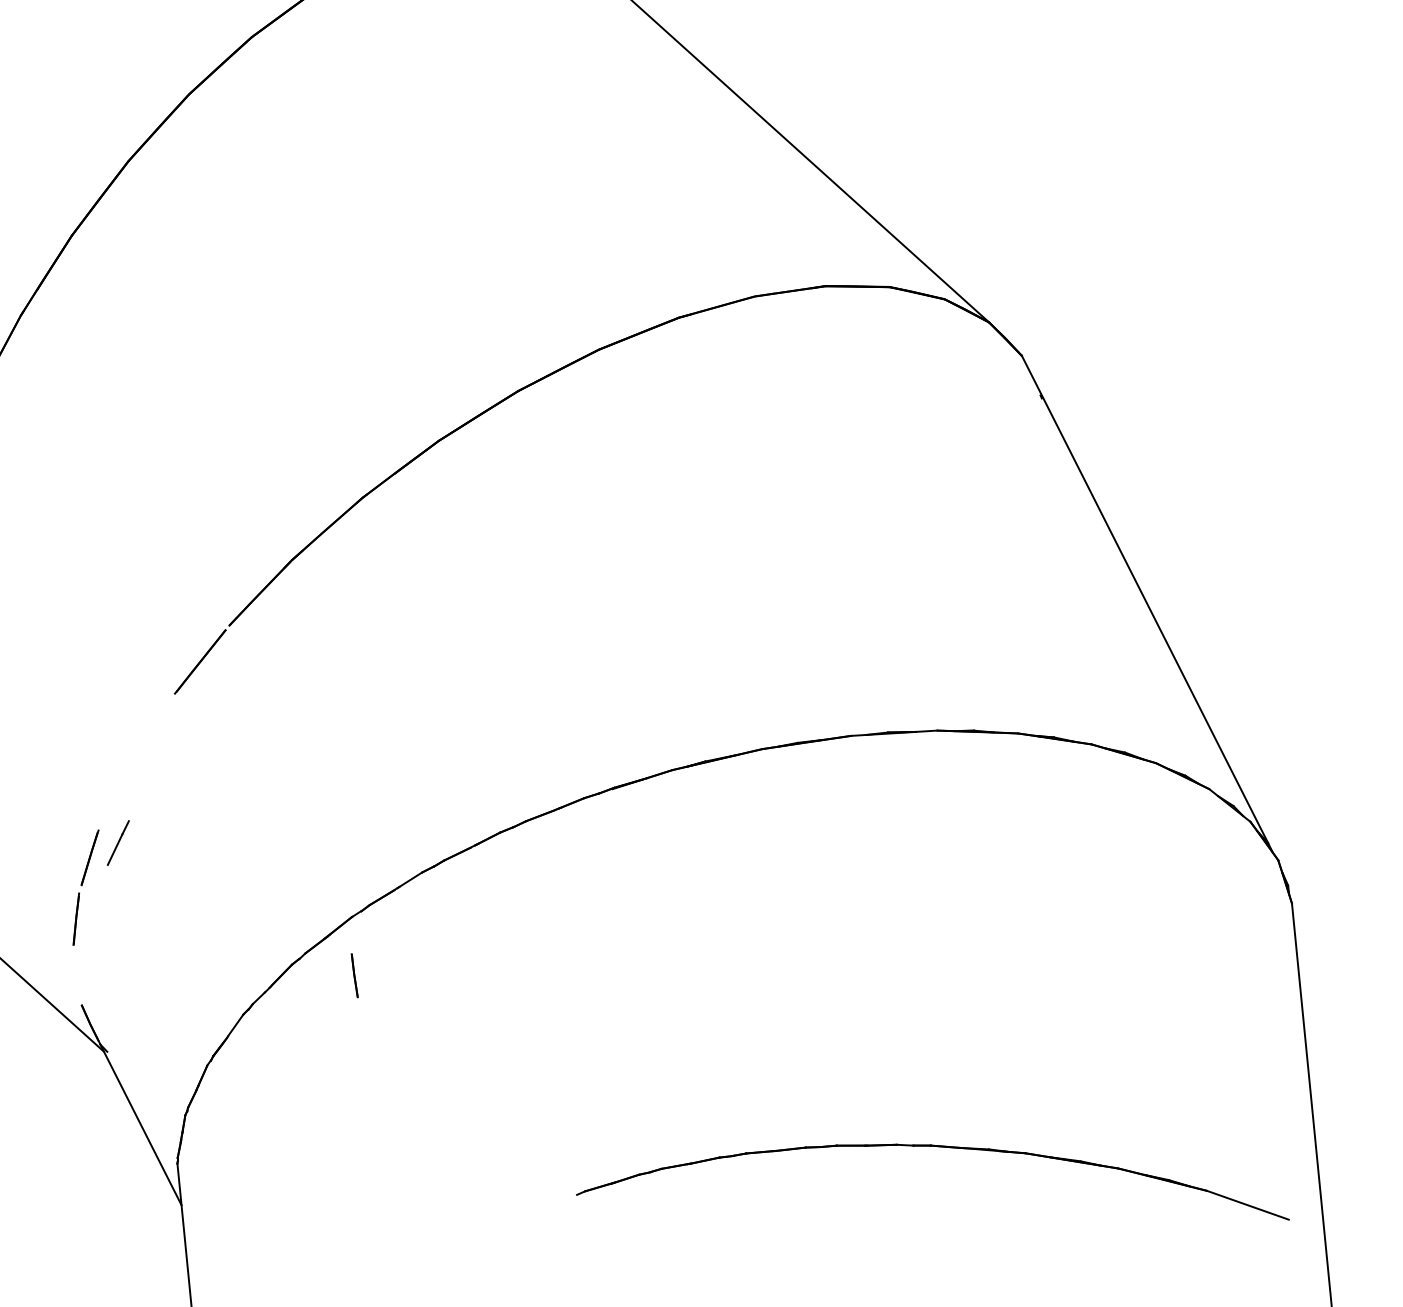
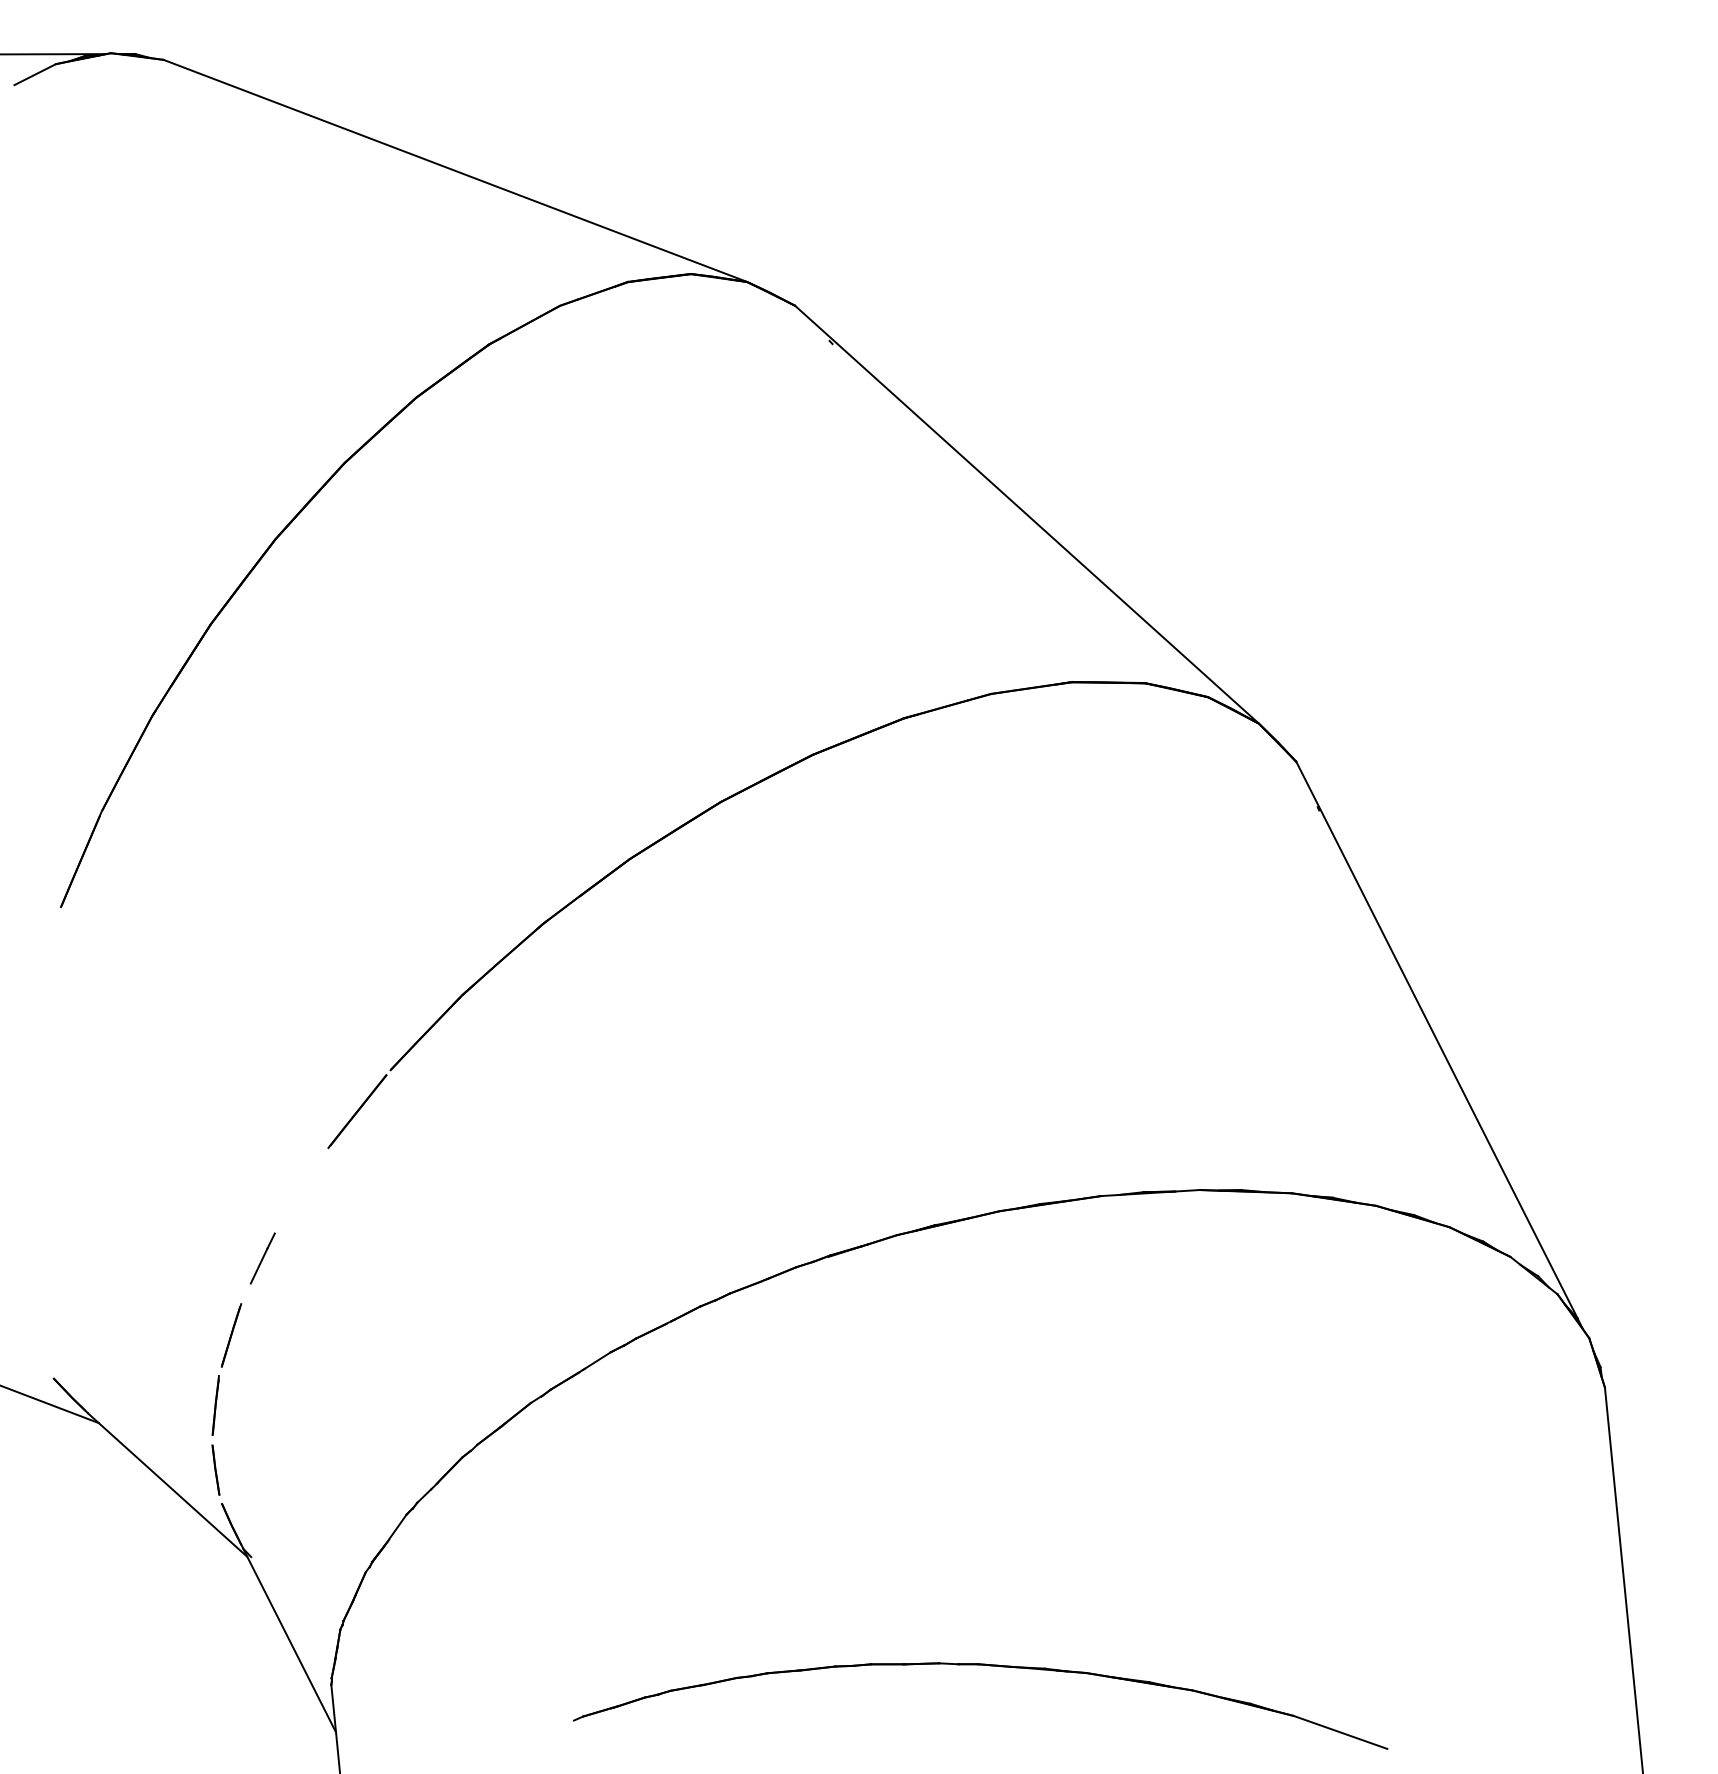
line: (118, 843) -> (262, 1258), moved
line: (354, 975) -> (215, 1469), moved
part: (932, 1146) -> (980, 1665), moved

